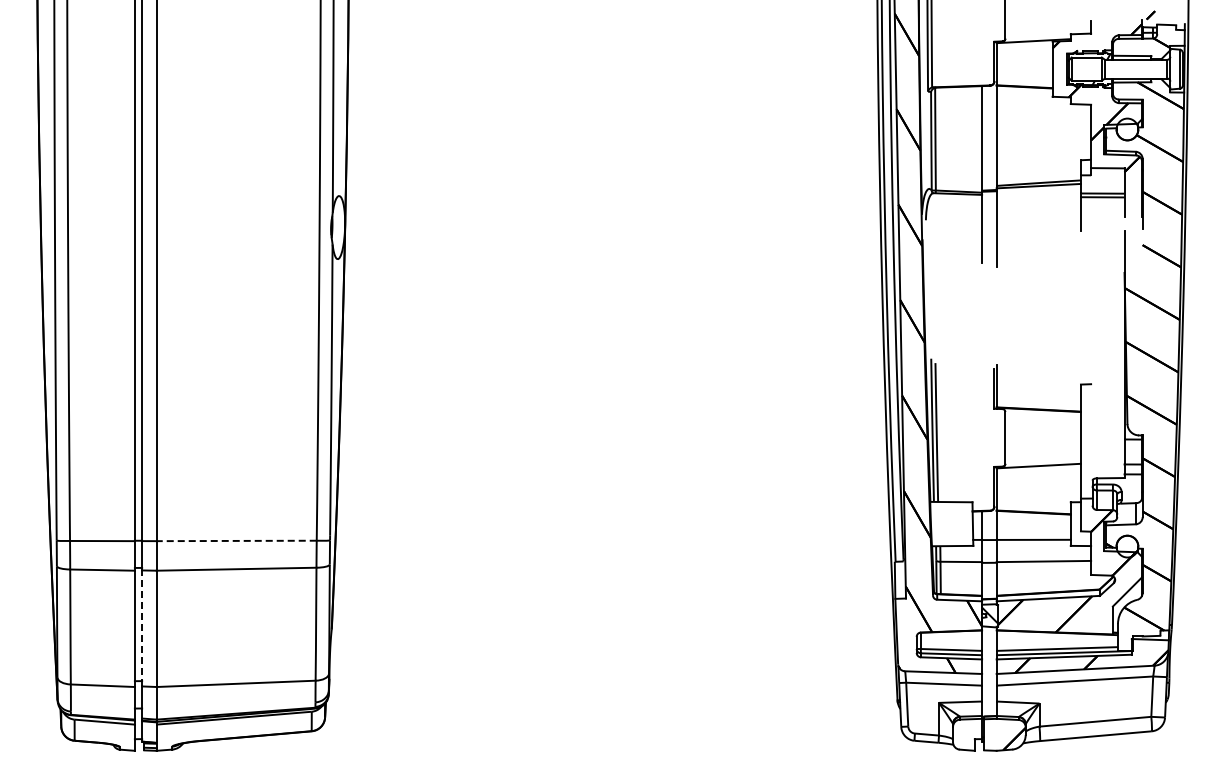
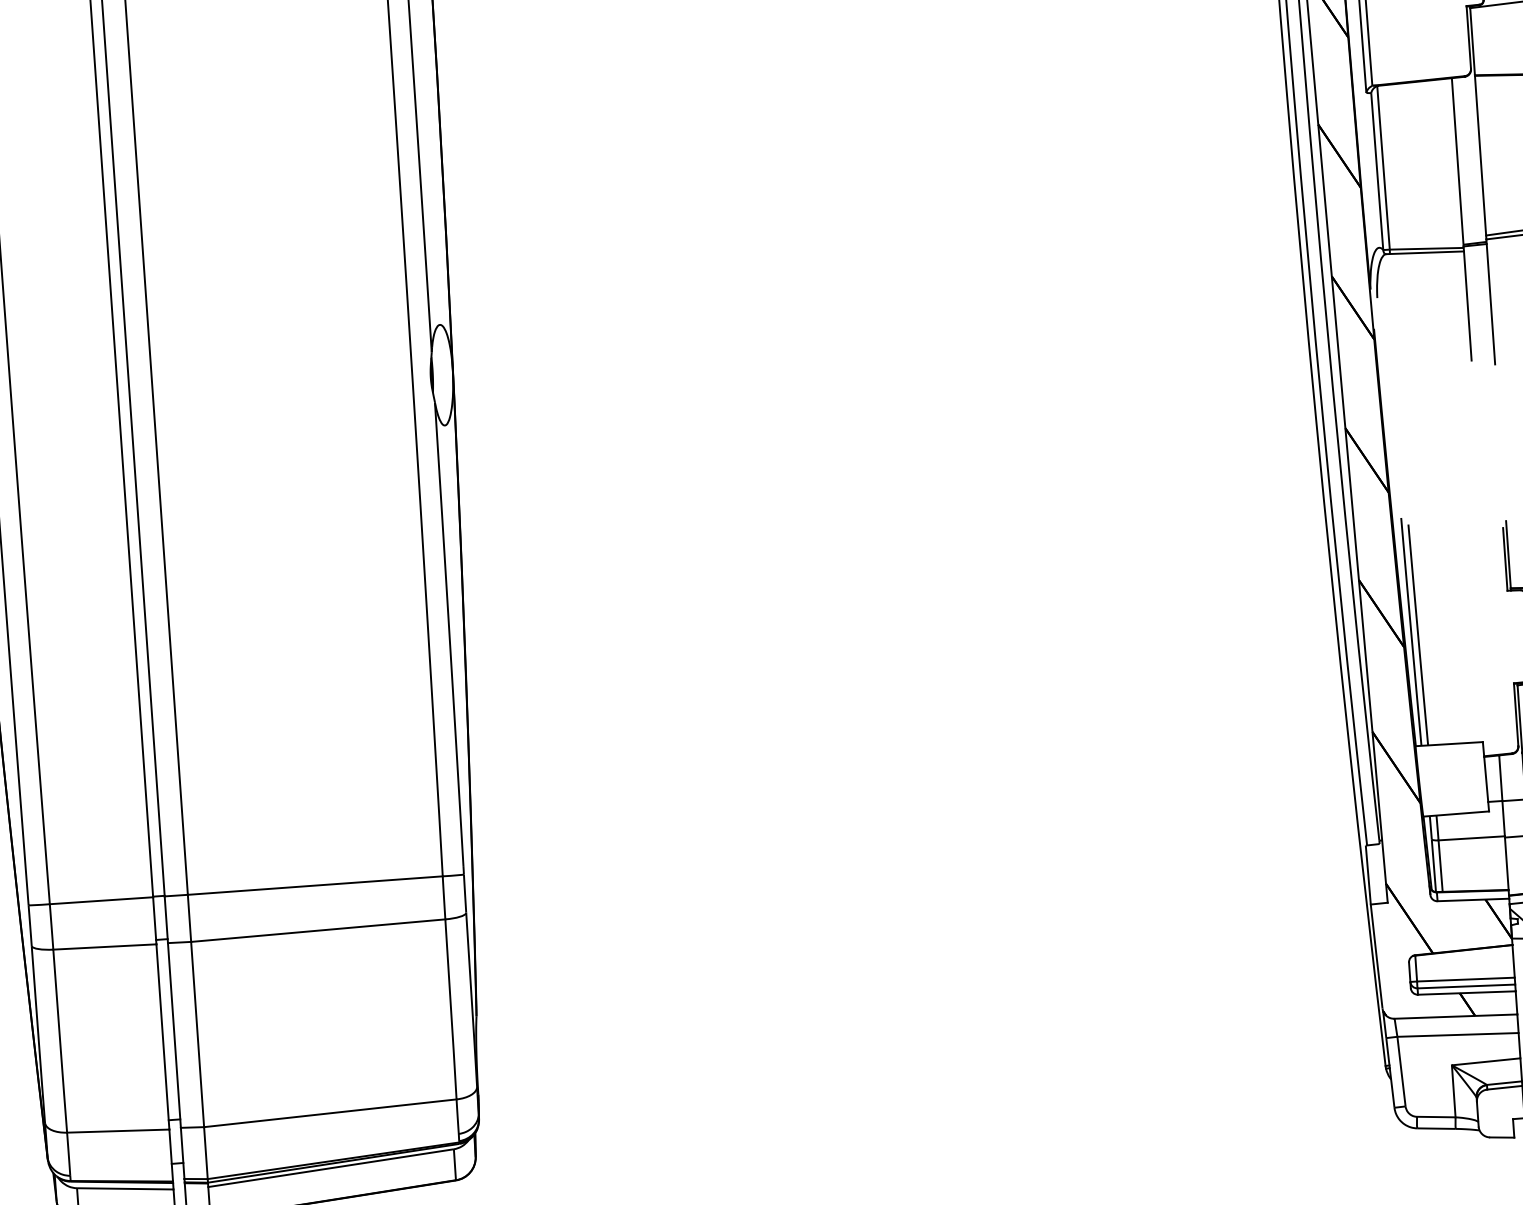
line: (236, 540) -> (314, 884), dashed -> solid
line: (142, 628) -> (175, 1035), dashed -> solid

